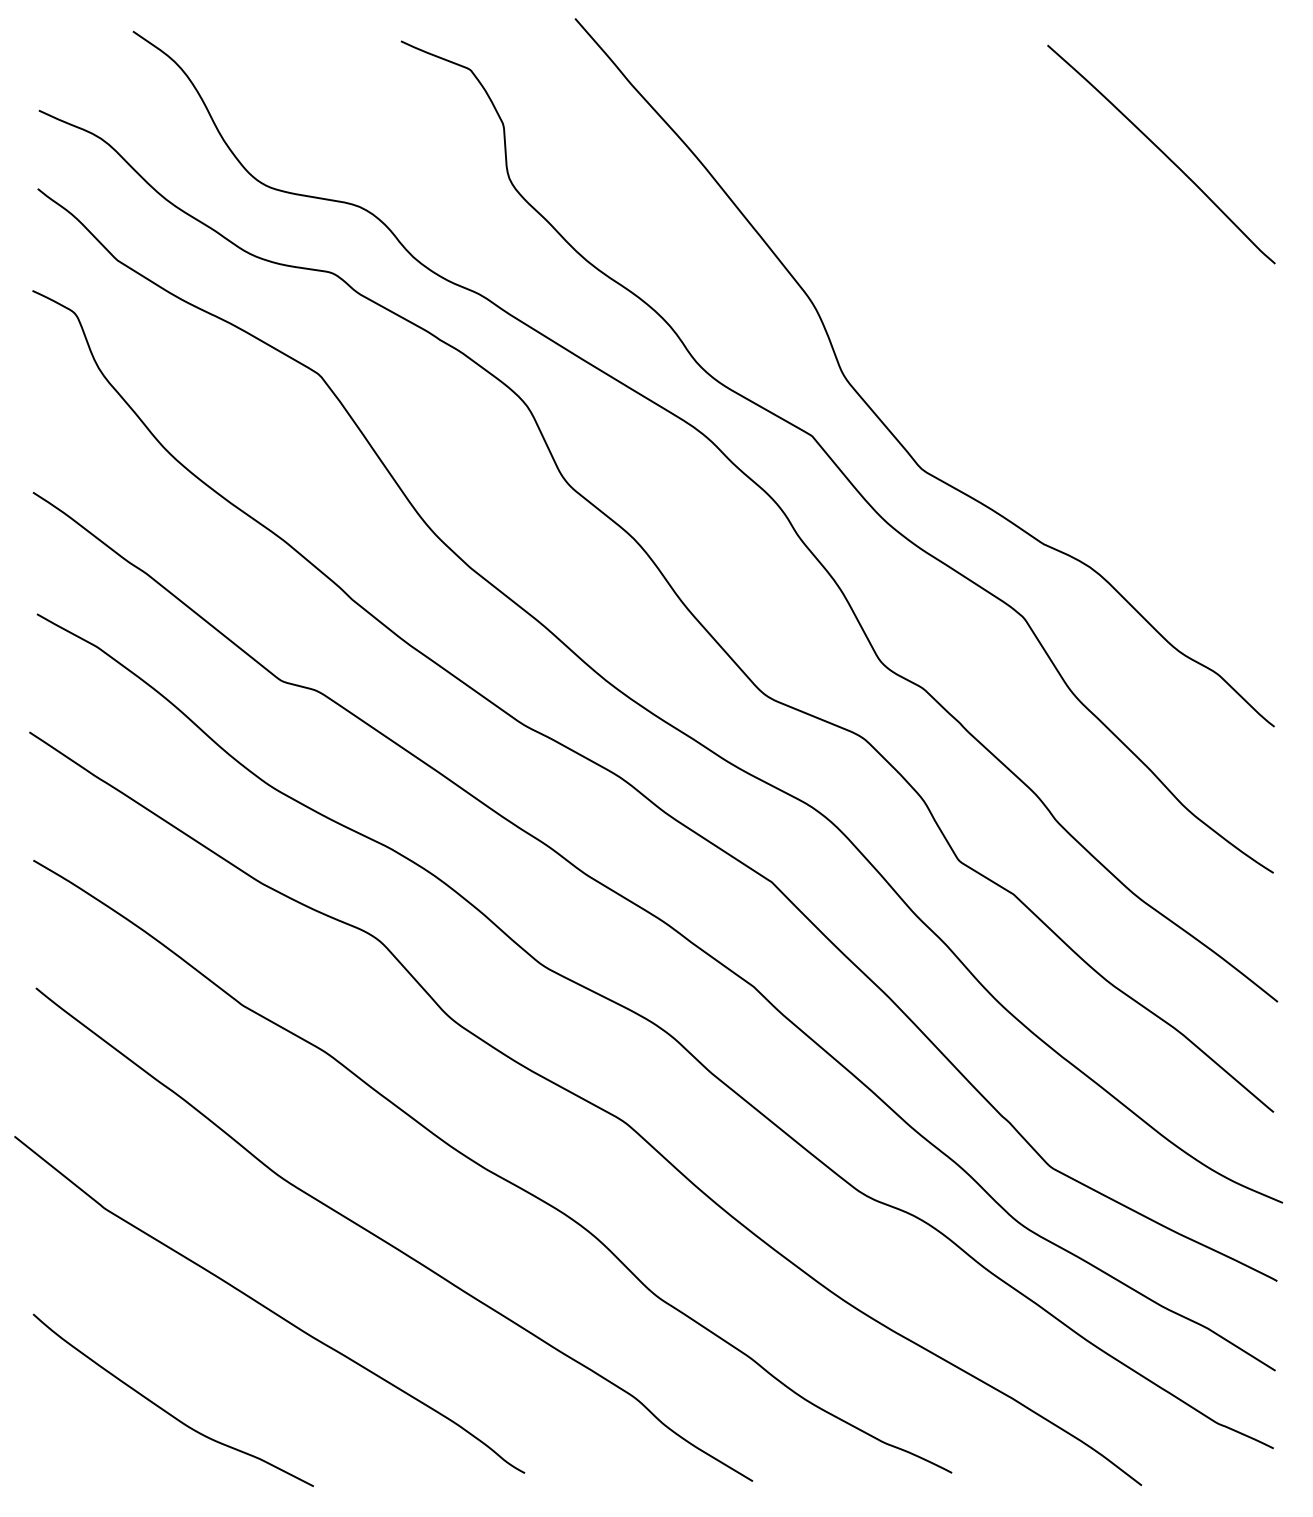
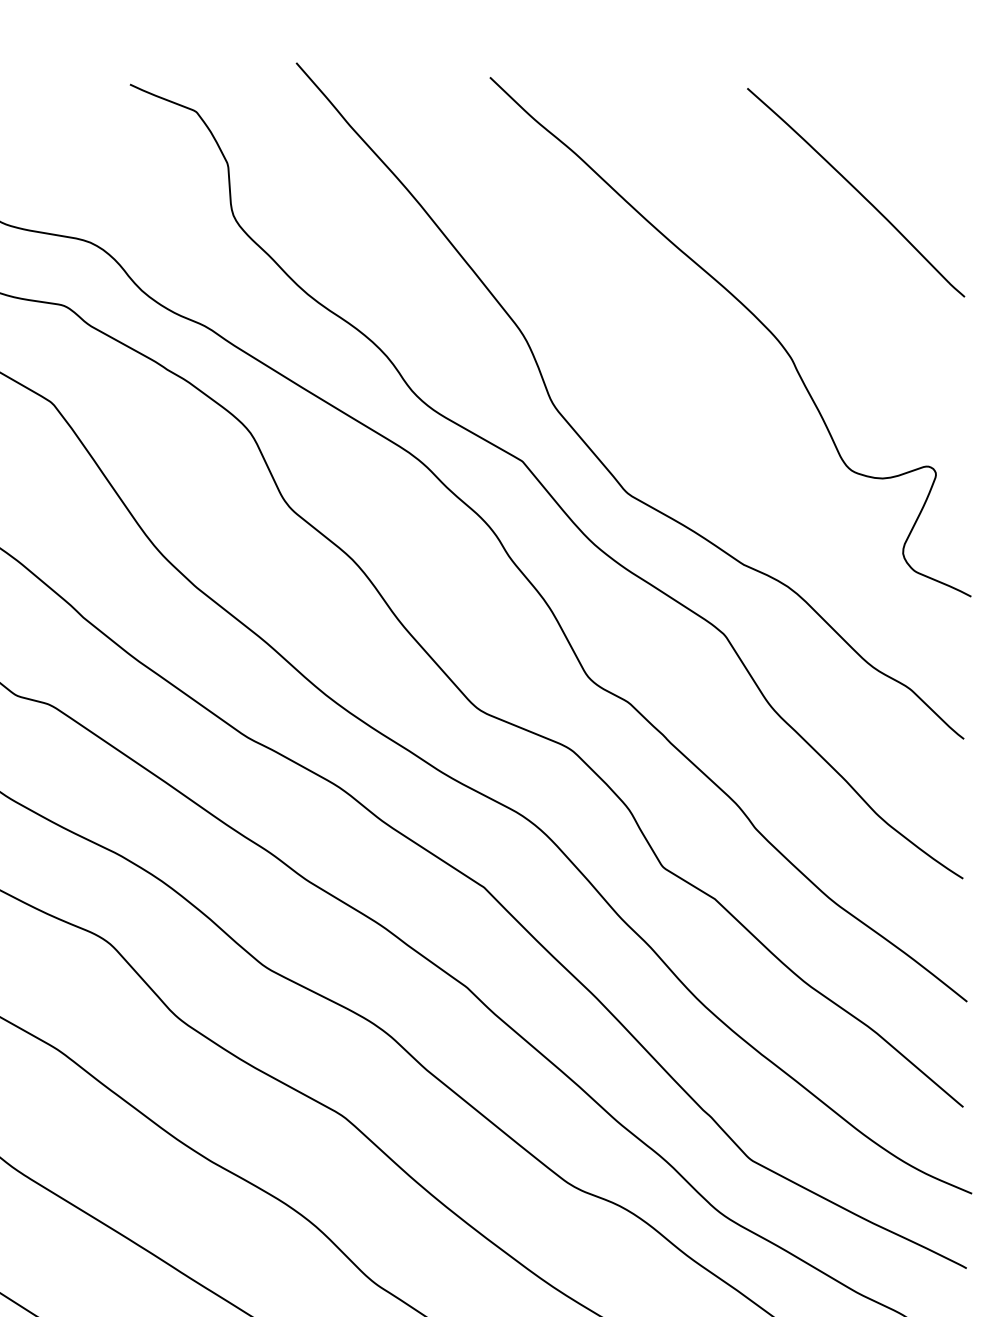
curve: (1052, 282) -> (752, 314), added

